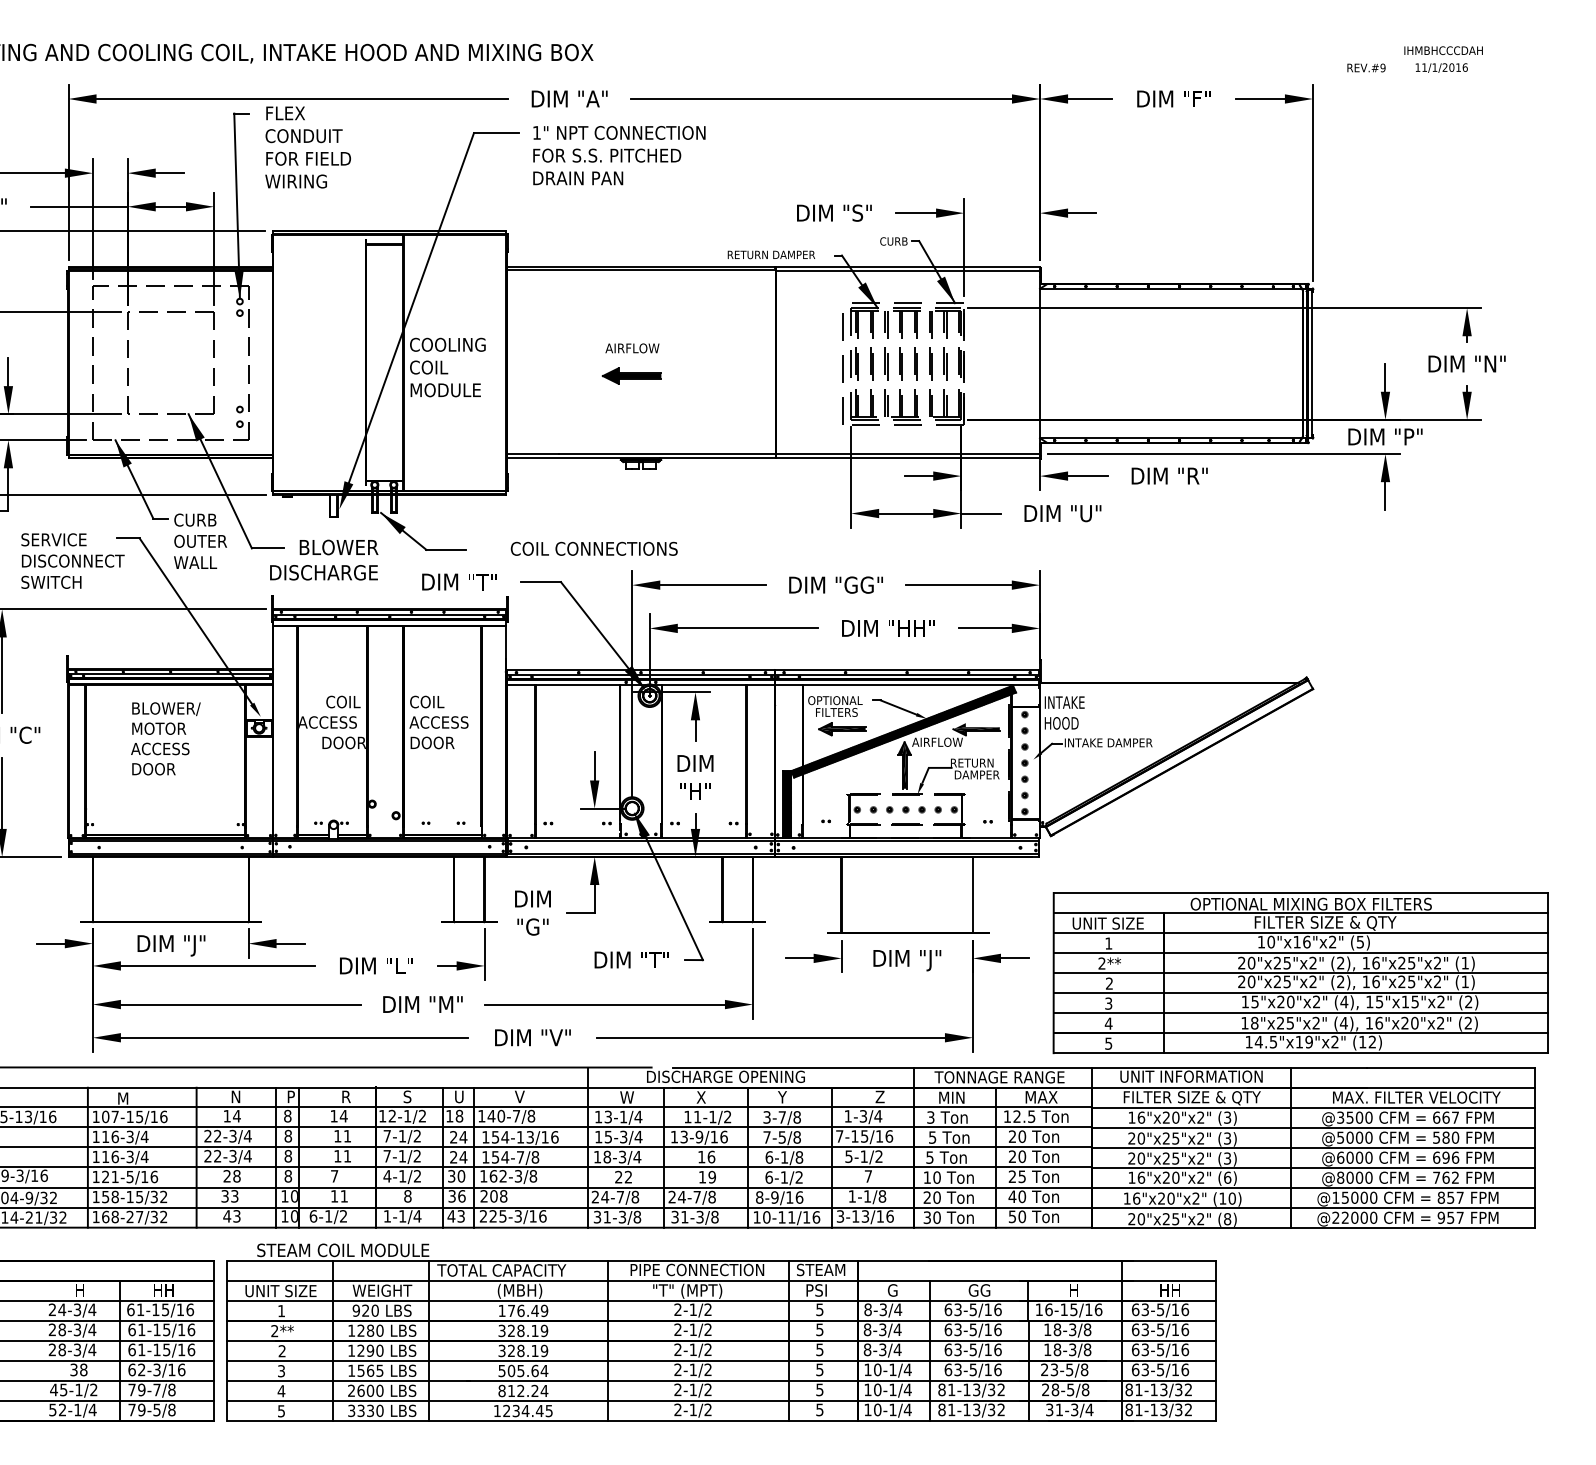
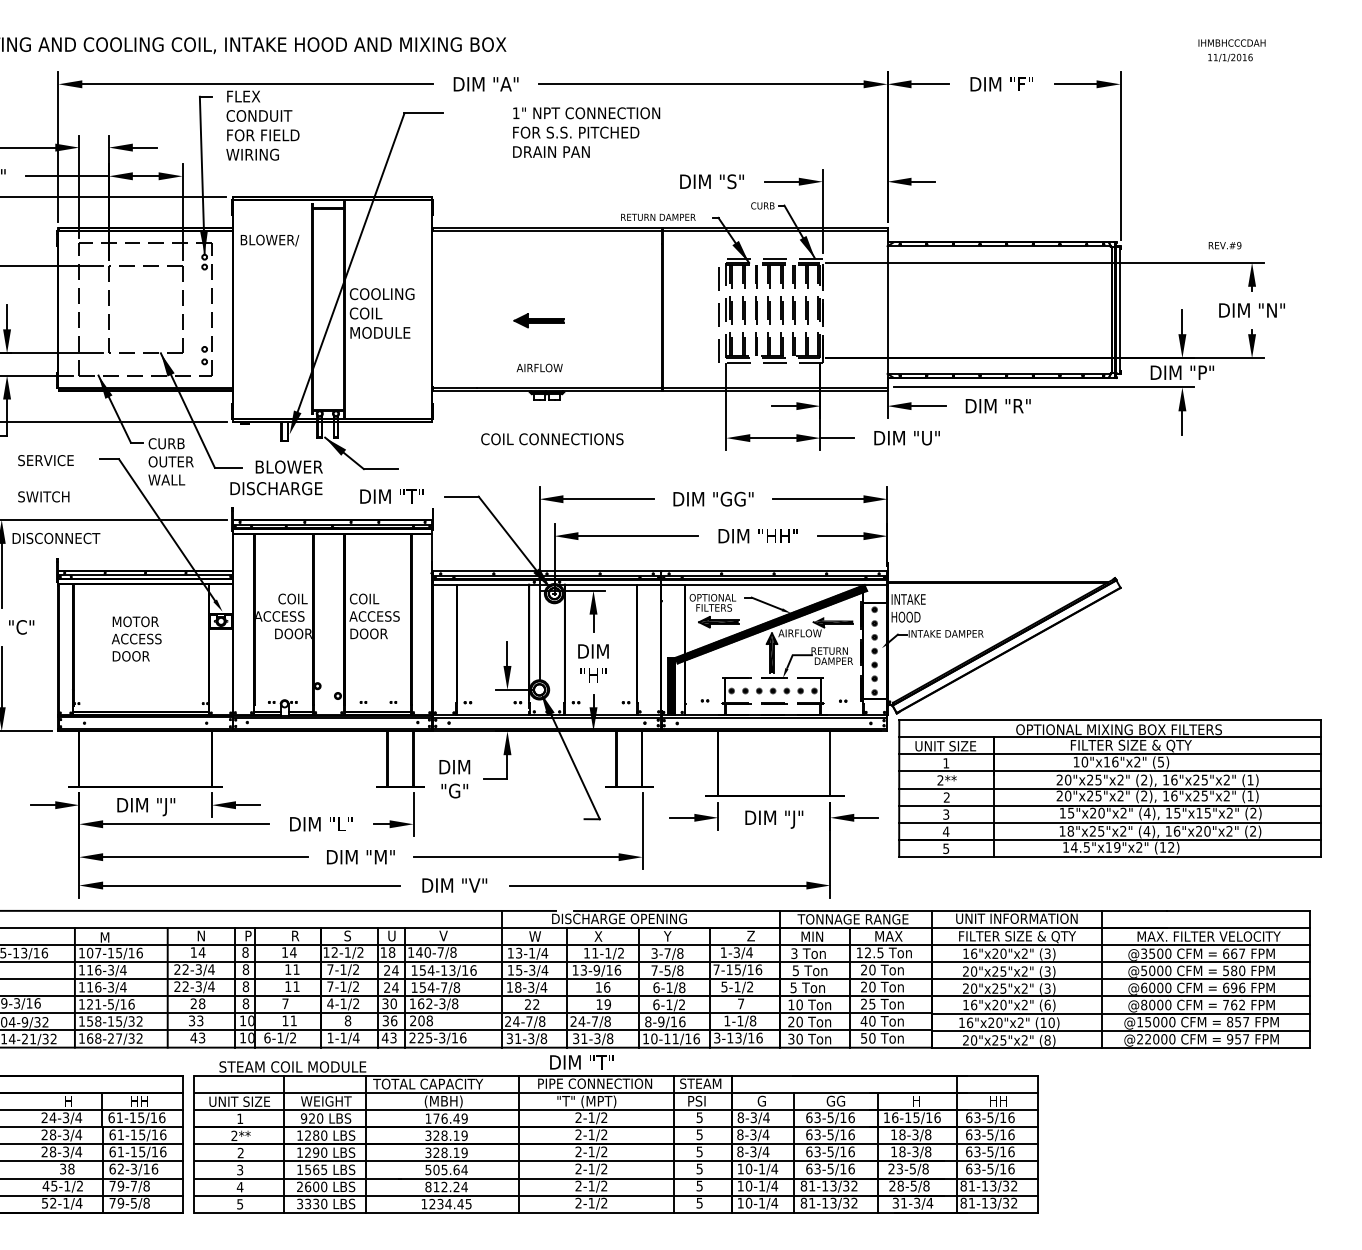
text: (1366, 67) -> (1225, 245), moved
text: (619, 155) -> (586, 132), moved
text: (632, 348) -> (539, 368), moved
text: (593, 548) -> (551, 438), moved
text: (73, 560) -> (56, 537), moved
text: (166, 709) -> (270, 240), moved
text: (631, 959) -> (581, 1061), moved
part: (1300, 973) -> (1109, 788), moved

